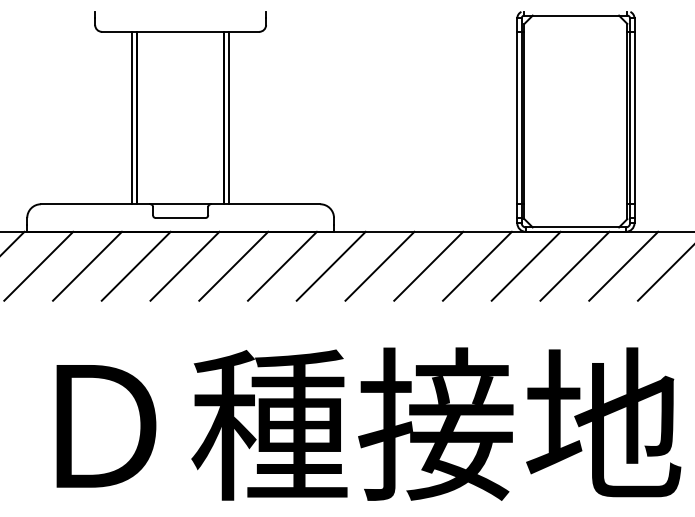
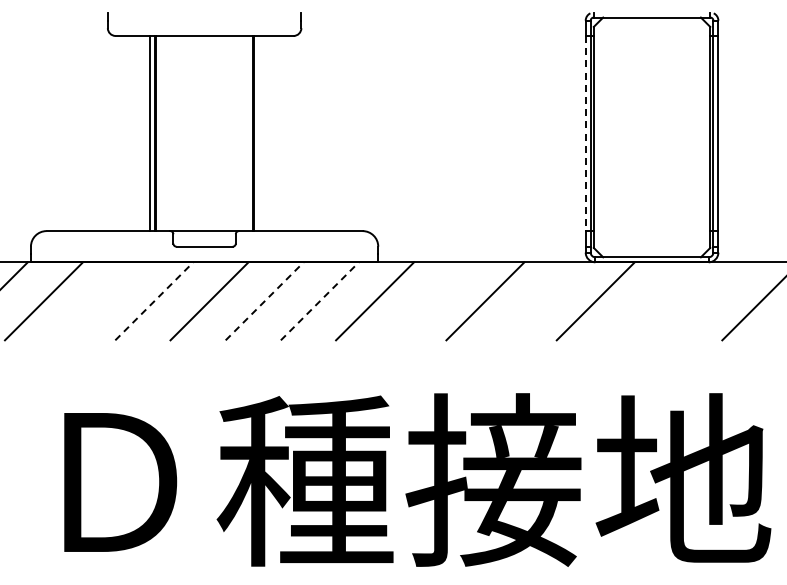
line: (229, 118) -> (259, 133), removed
line: (517, 118) -> (585, 133), solid -> dashed
line: (136, 265) -> (154, 300), solid -> dashed
line: (234, 265) -> (265, 300), solid -> dashed
line: (283, 265) -> (320, 300), solid -> dashed
line: (87, 266) -> (99, 301), removed
line: (380, 266) -> (430, 301), removed
line: (477, 266) -> (540, 301), removed
line: (574, 266) -> (650, 301), removed
line: (624, 266) -> (706, 301), removed

